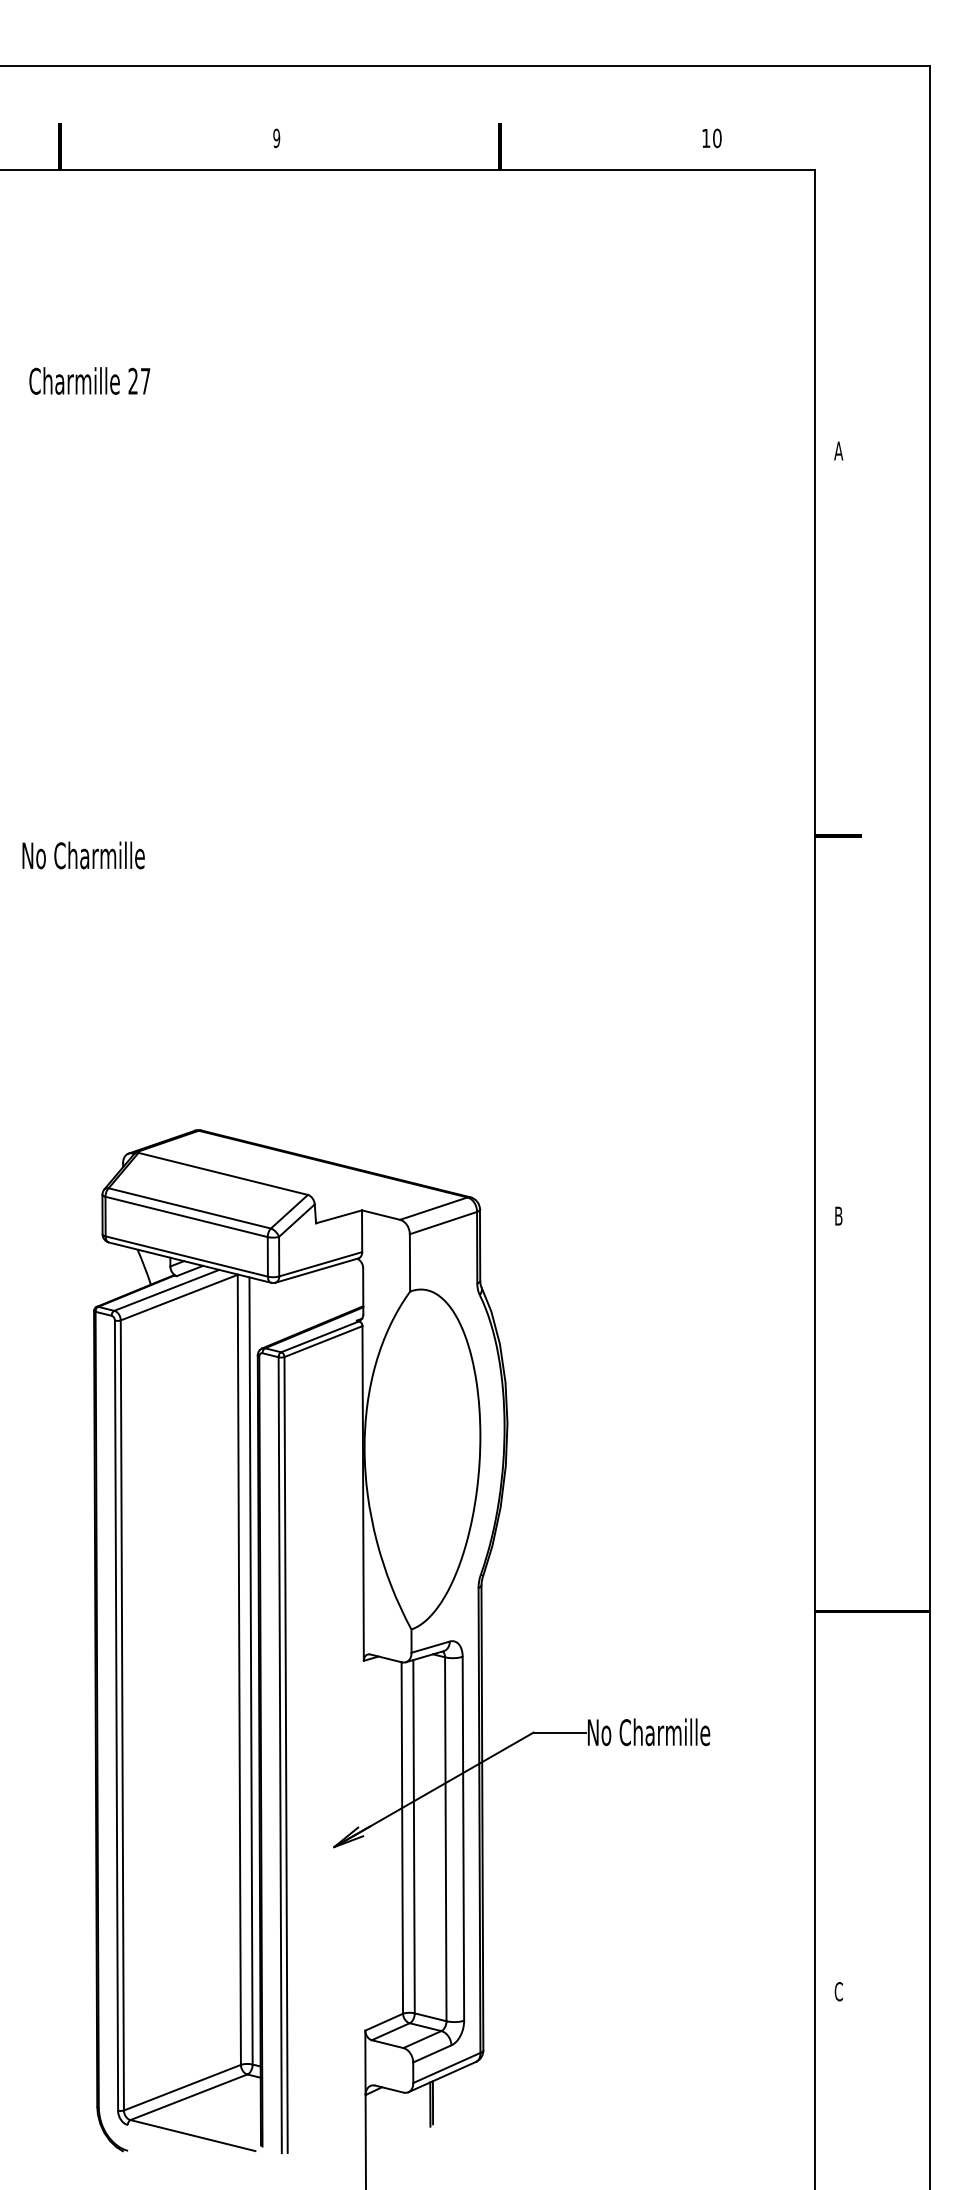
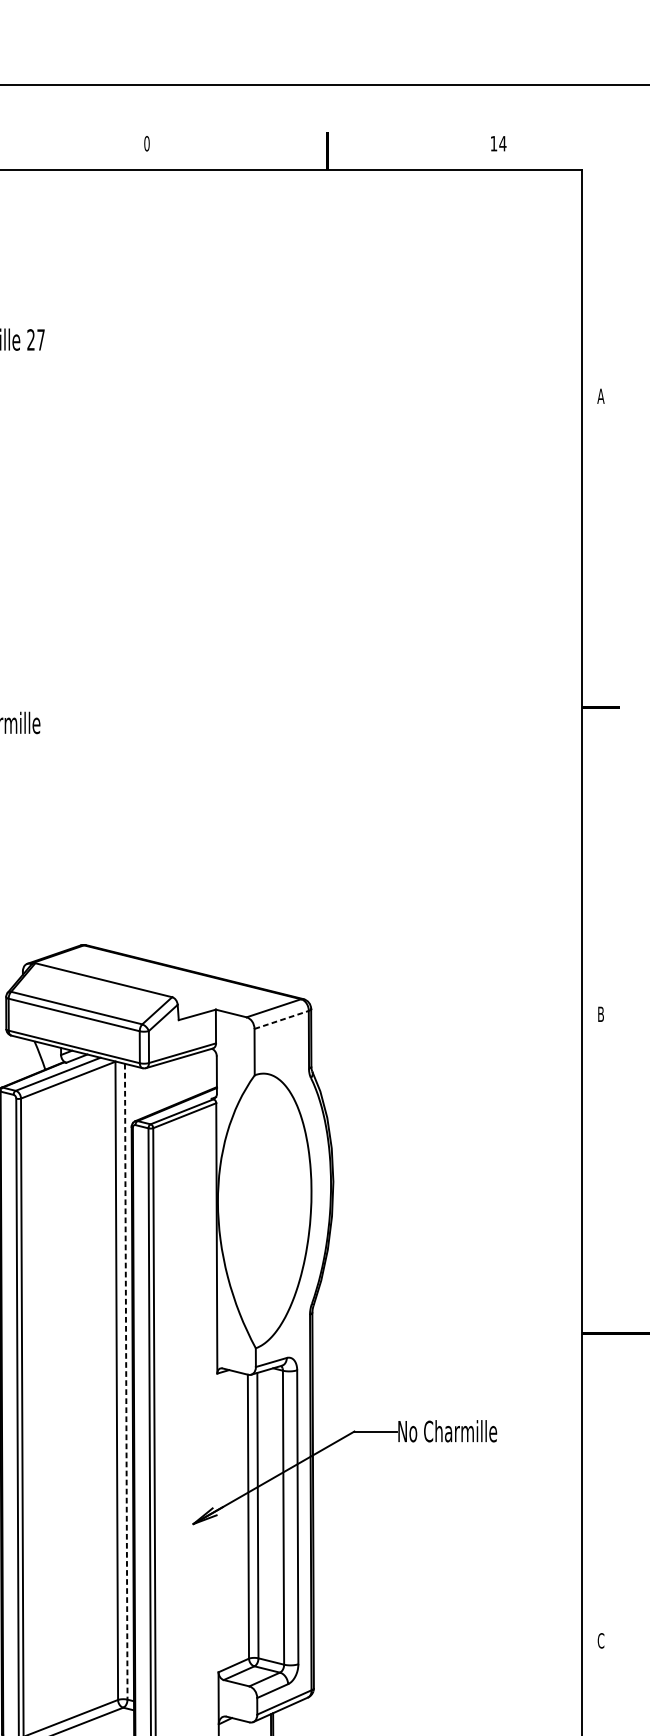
text: (276, 138) -> (146, 143), 9 -> 0
text: (716, 138) -> (502, 143), 10 -> 14
line: (443, 1222) -> (281, 1019), solid -> dashed
line: (251, 1670) -> (126, 1381), solid -> dashed

